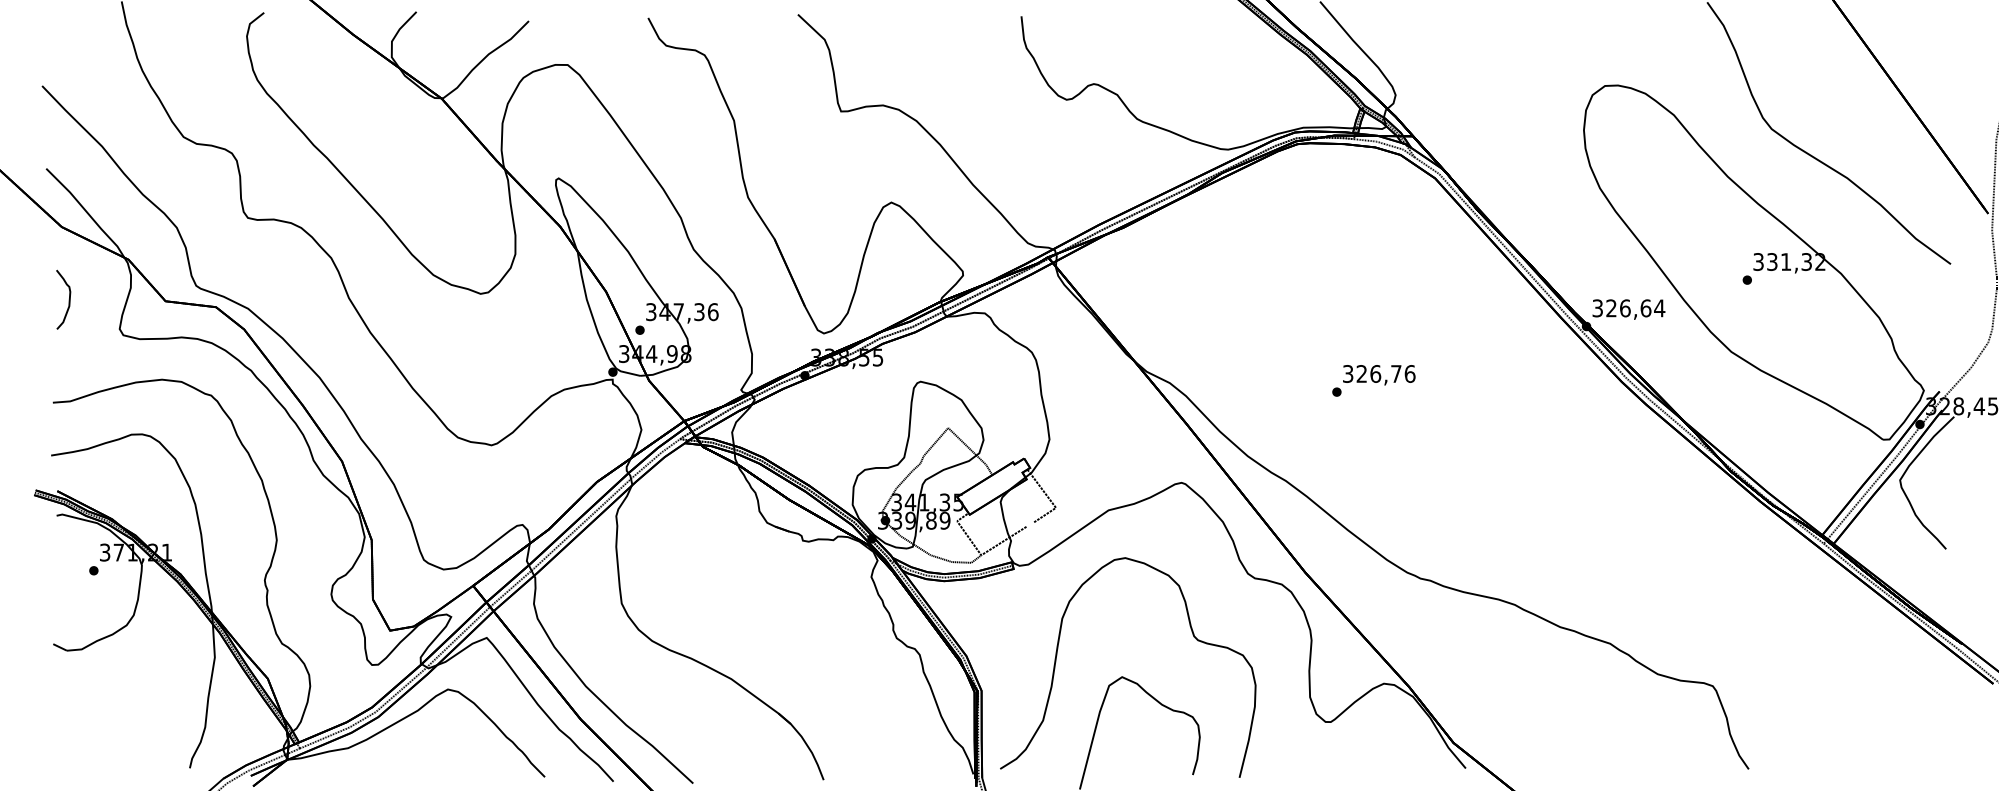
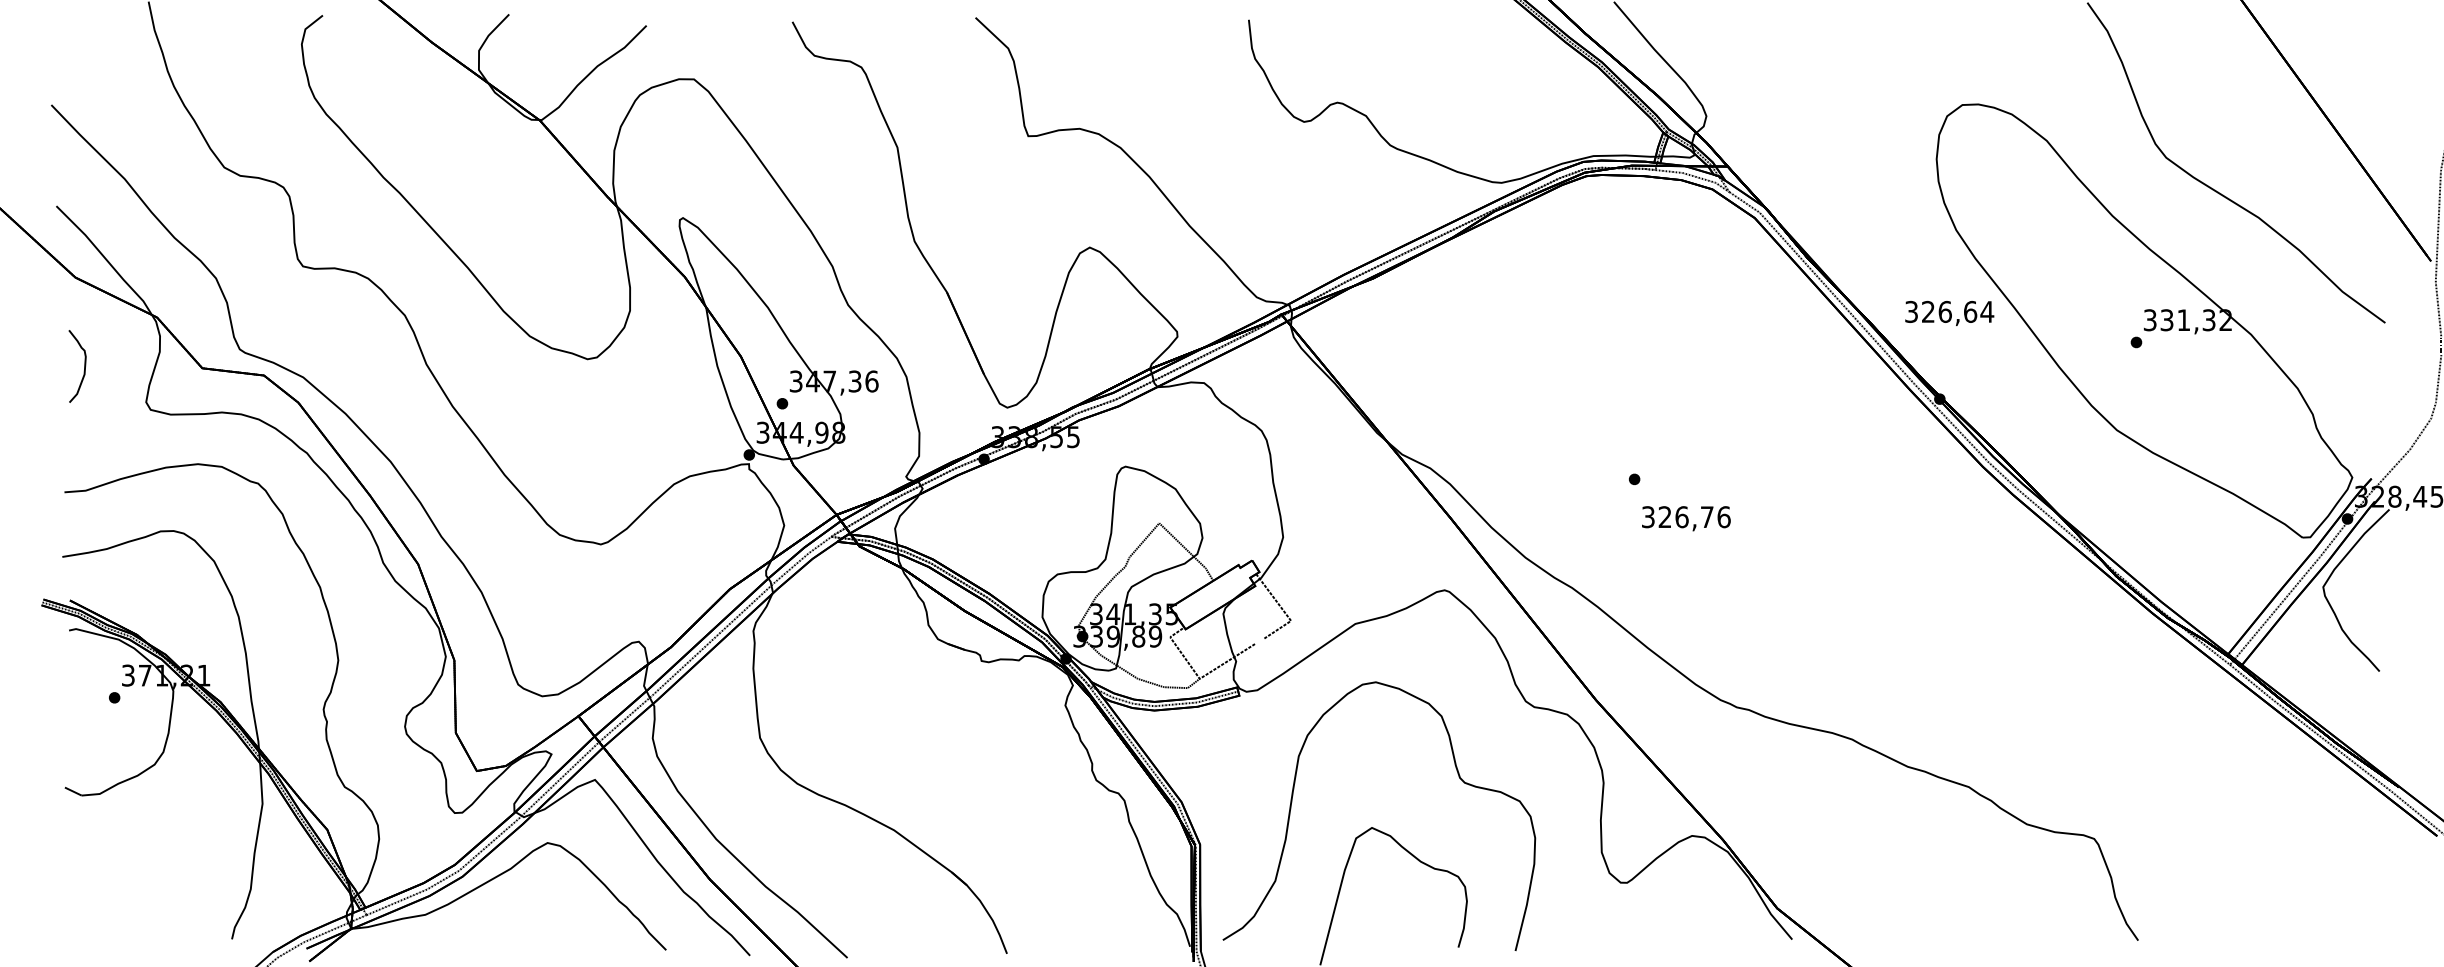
text: (1628, 309) -> (1949, 313), moved
text: (1379, 375) -> (1686, 518), moved

